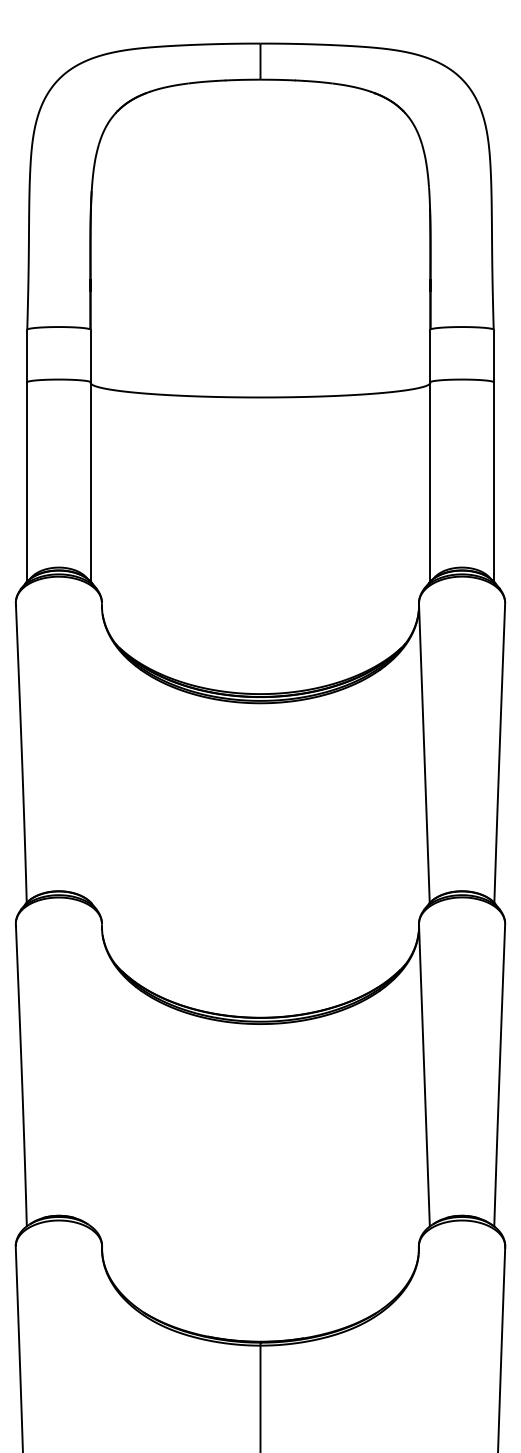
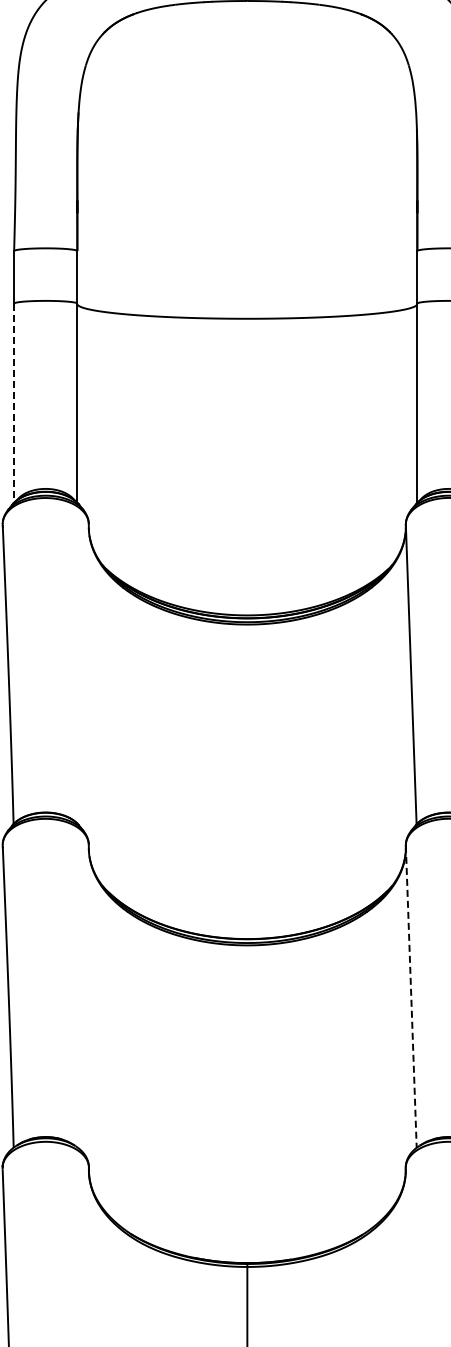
line: (27, 481) -> (14, 402), solid -> dashed
line: (424, 1076) -> (411, 997), solid -> dashed

